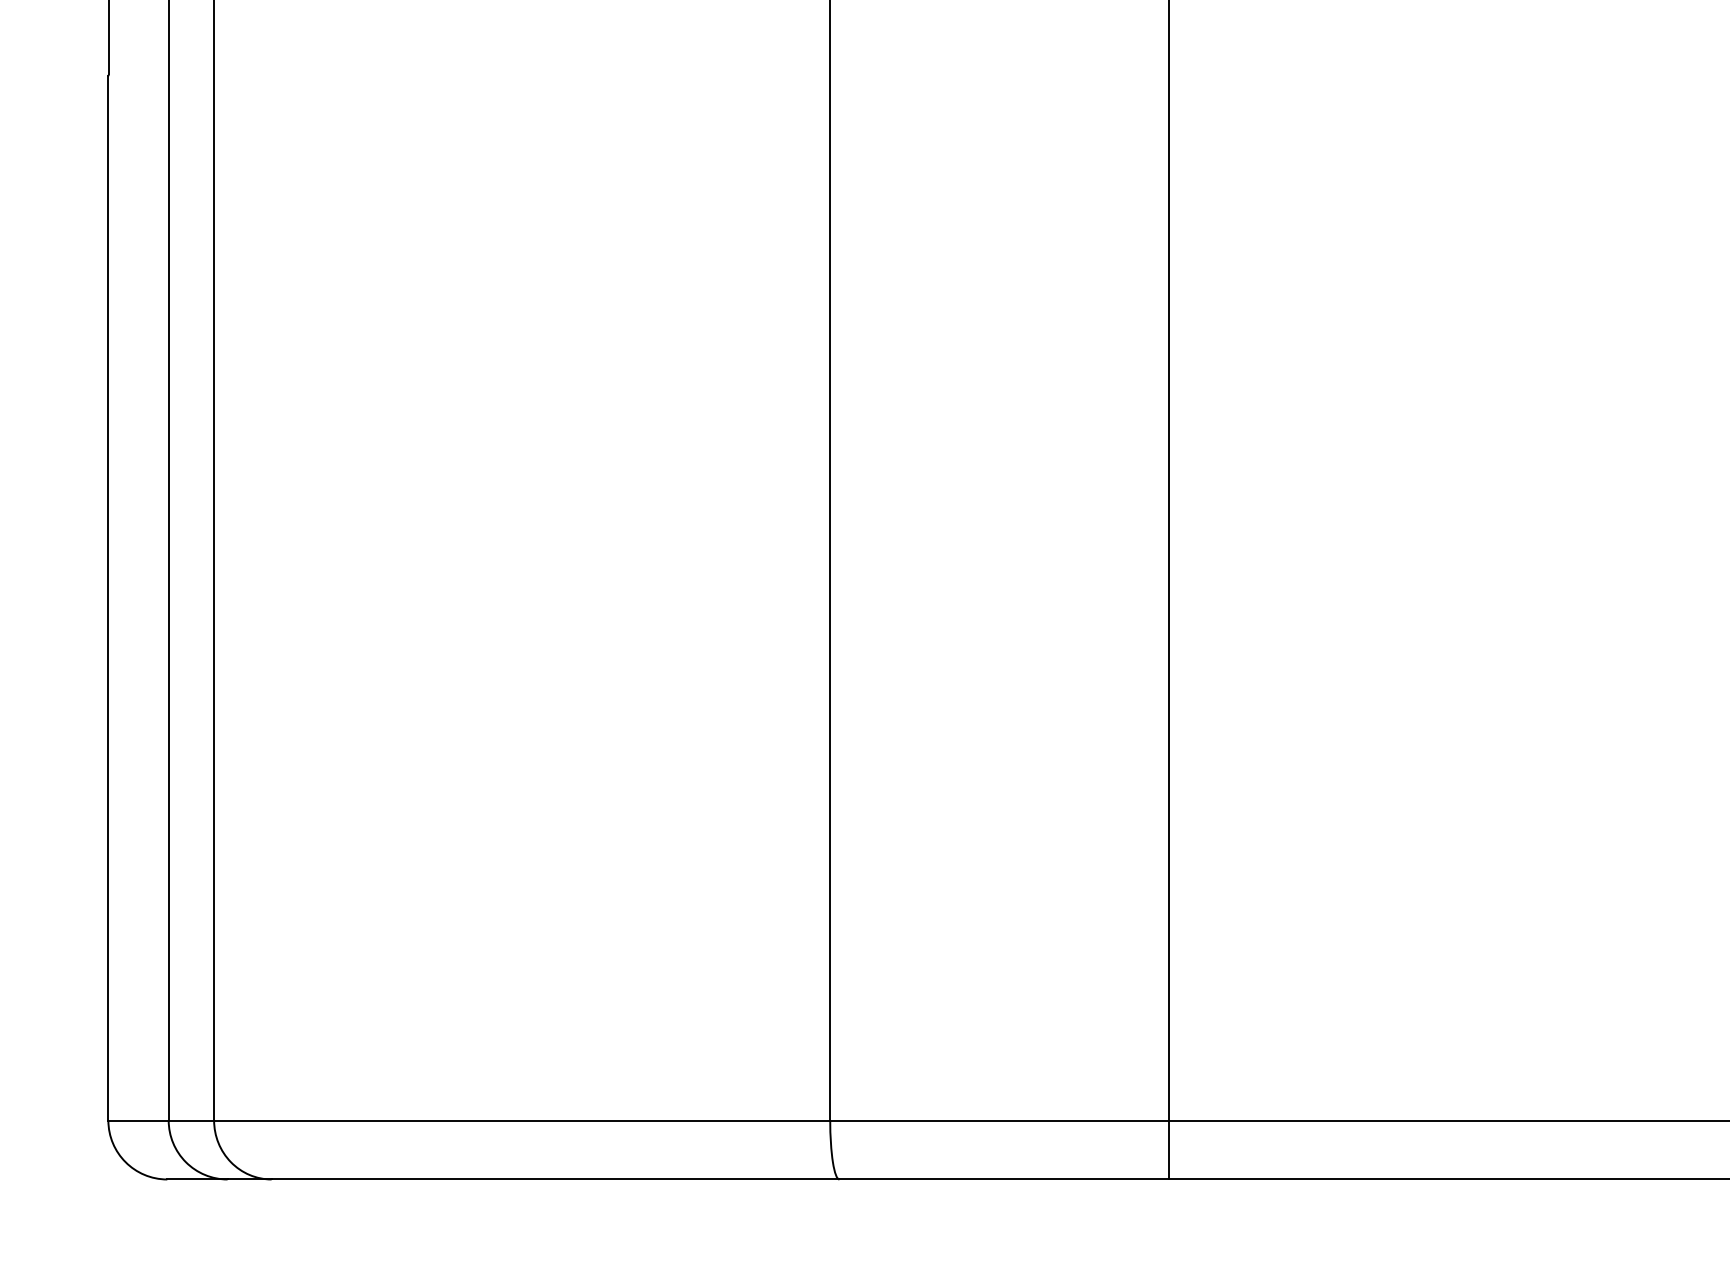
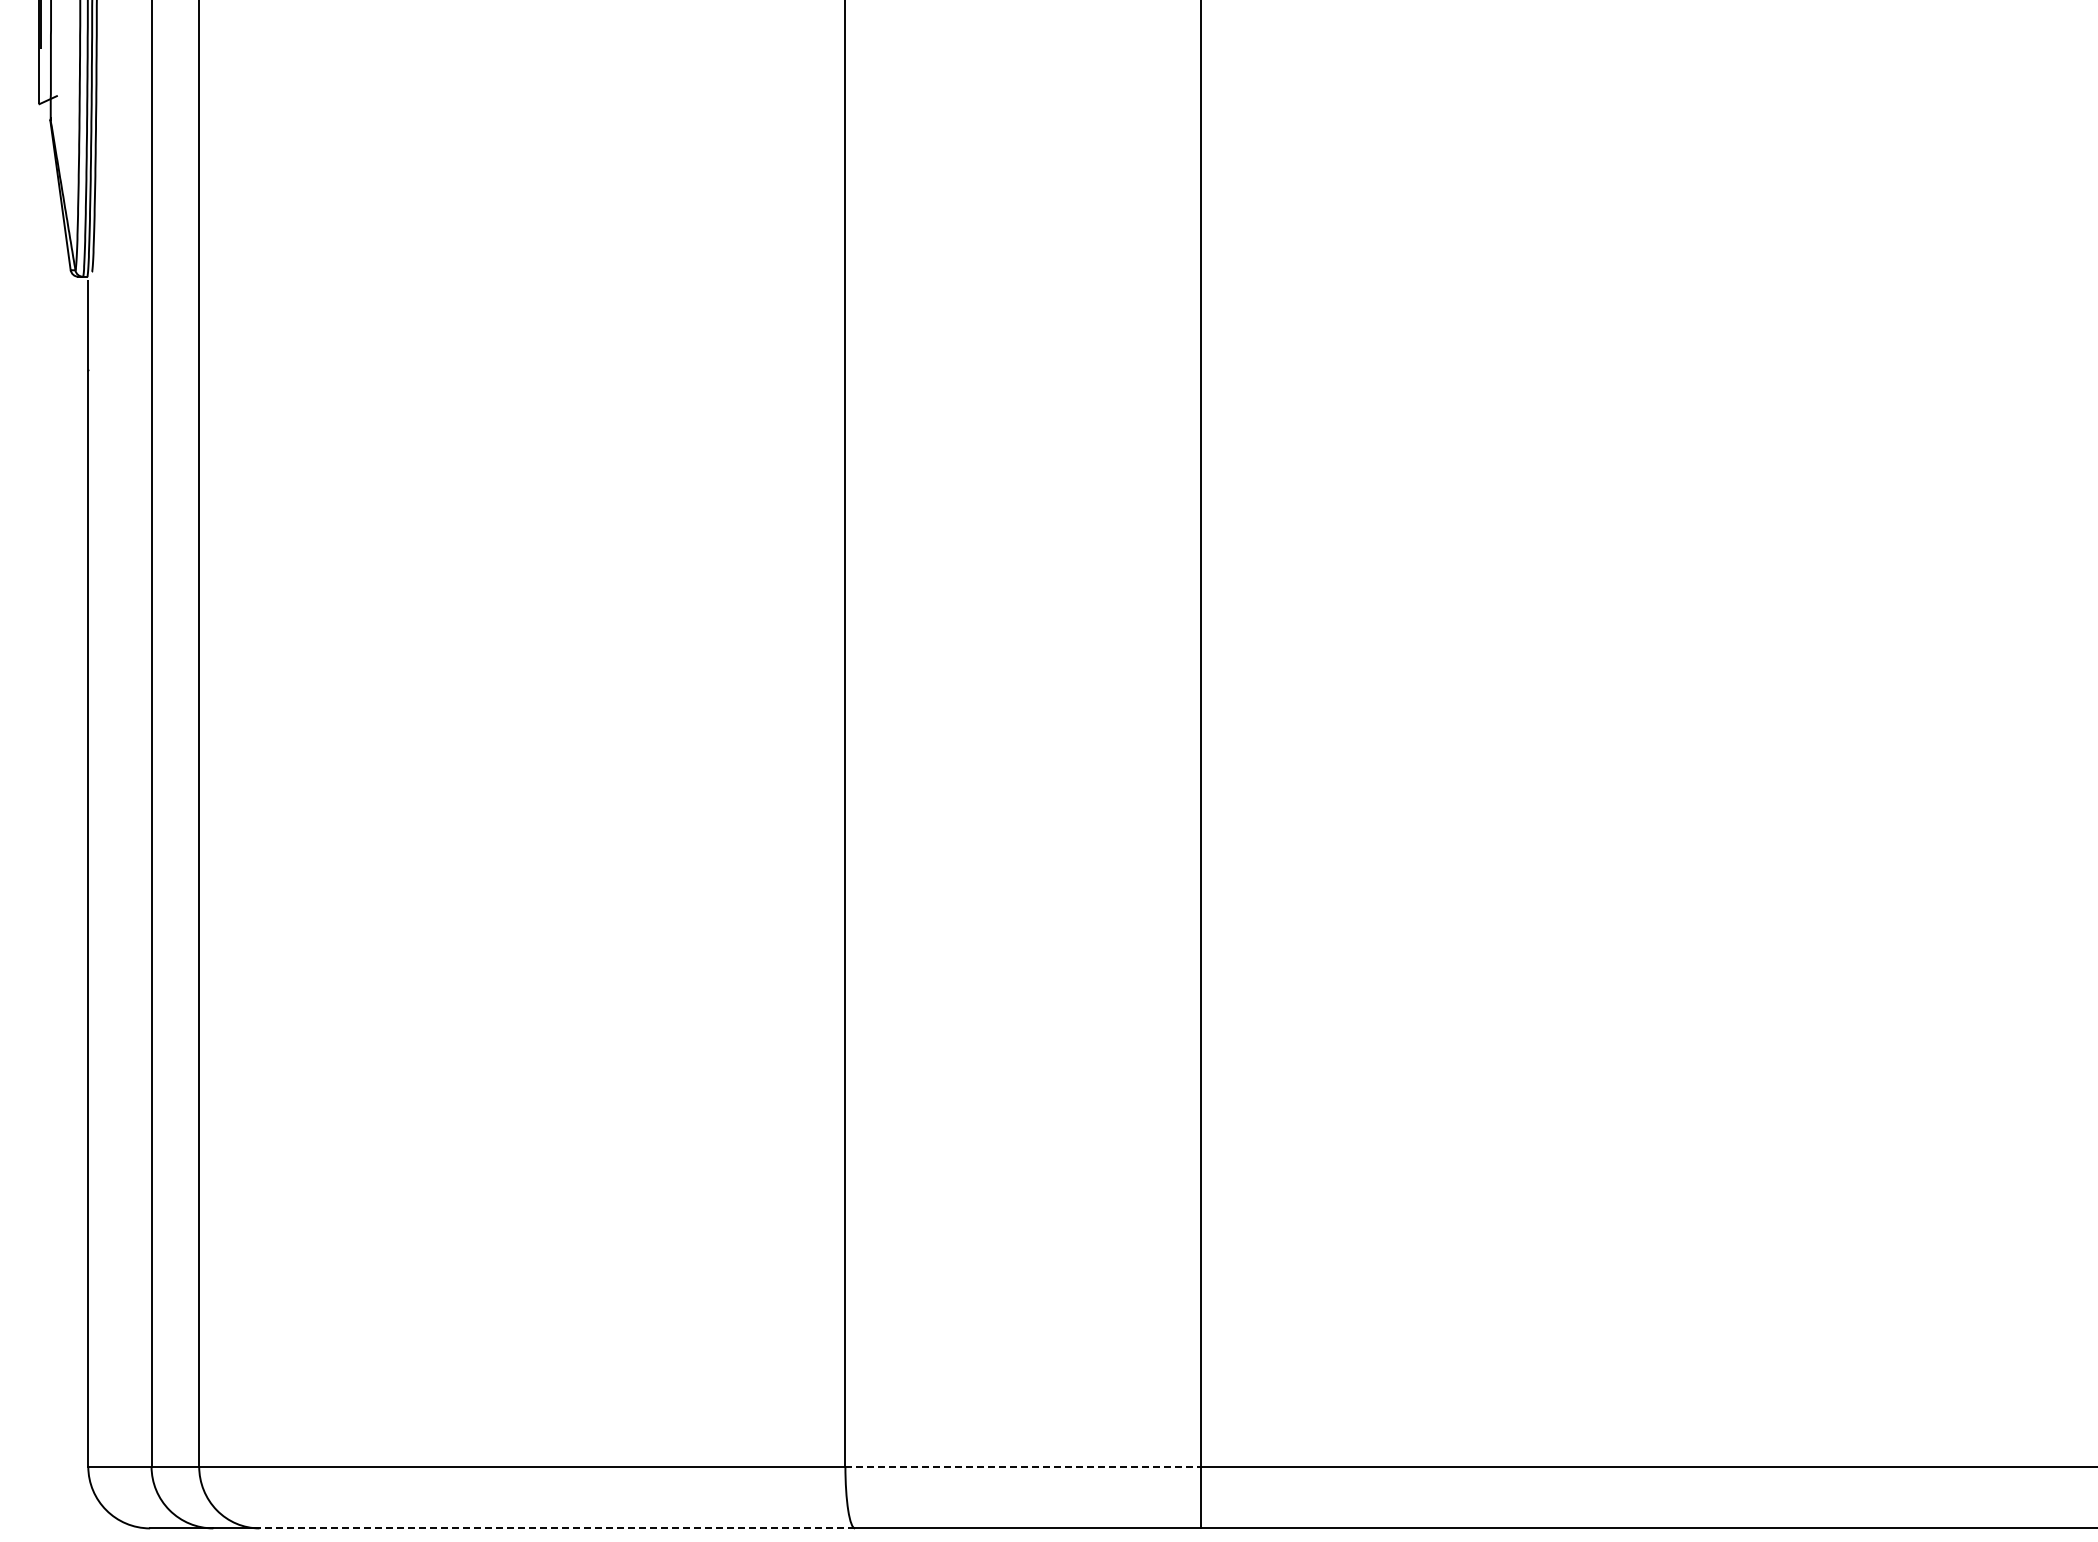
line: (1000, 1120) -> (1023, 1466), solid -> dashed
line: (555, 1179) -> (557, 1528), solid -> dashed

